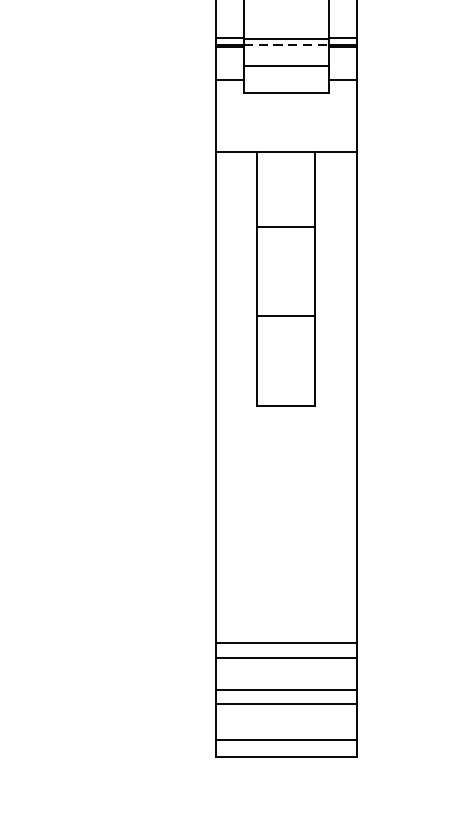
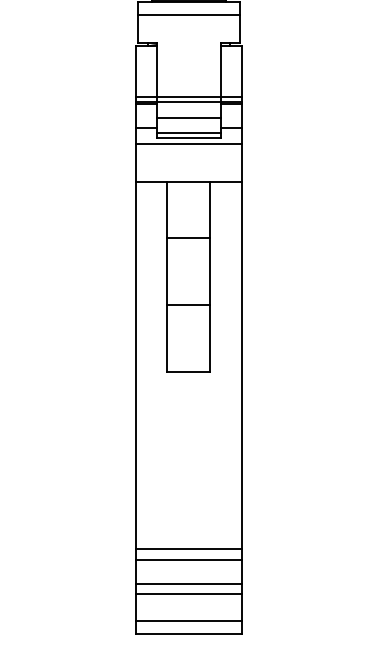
line: (287, 45) -> (189, 102), dashed -> solid
line: (285, 85) -> (188, 132), added
line: (285, 101) -> (188, 144), added

